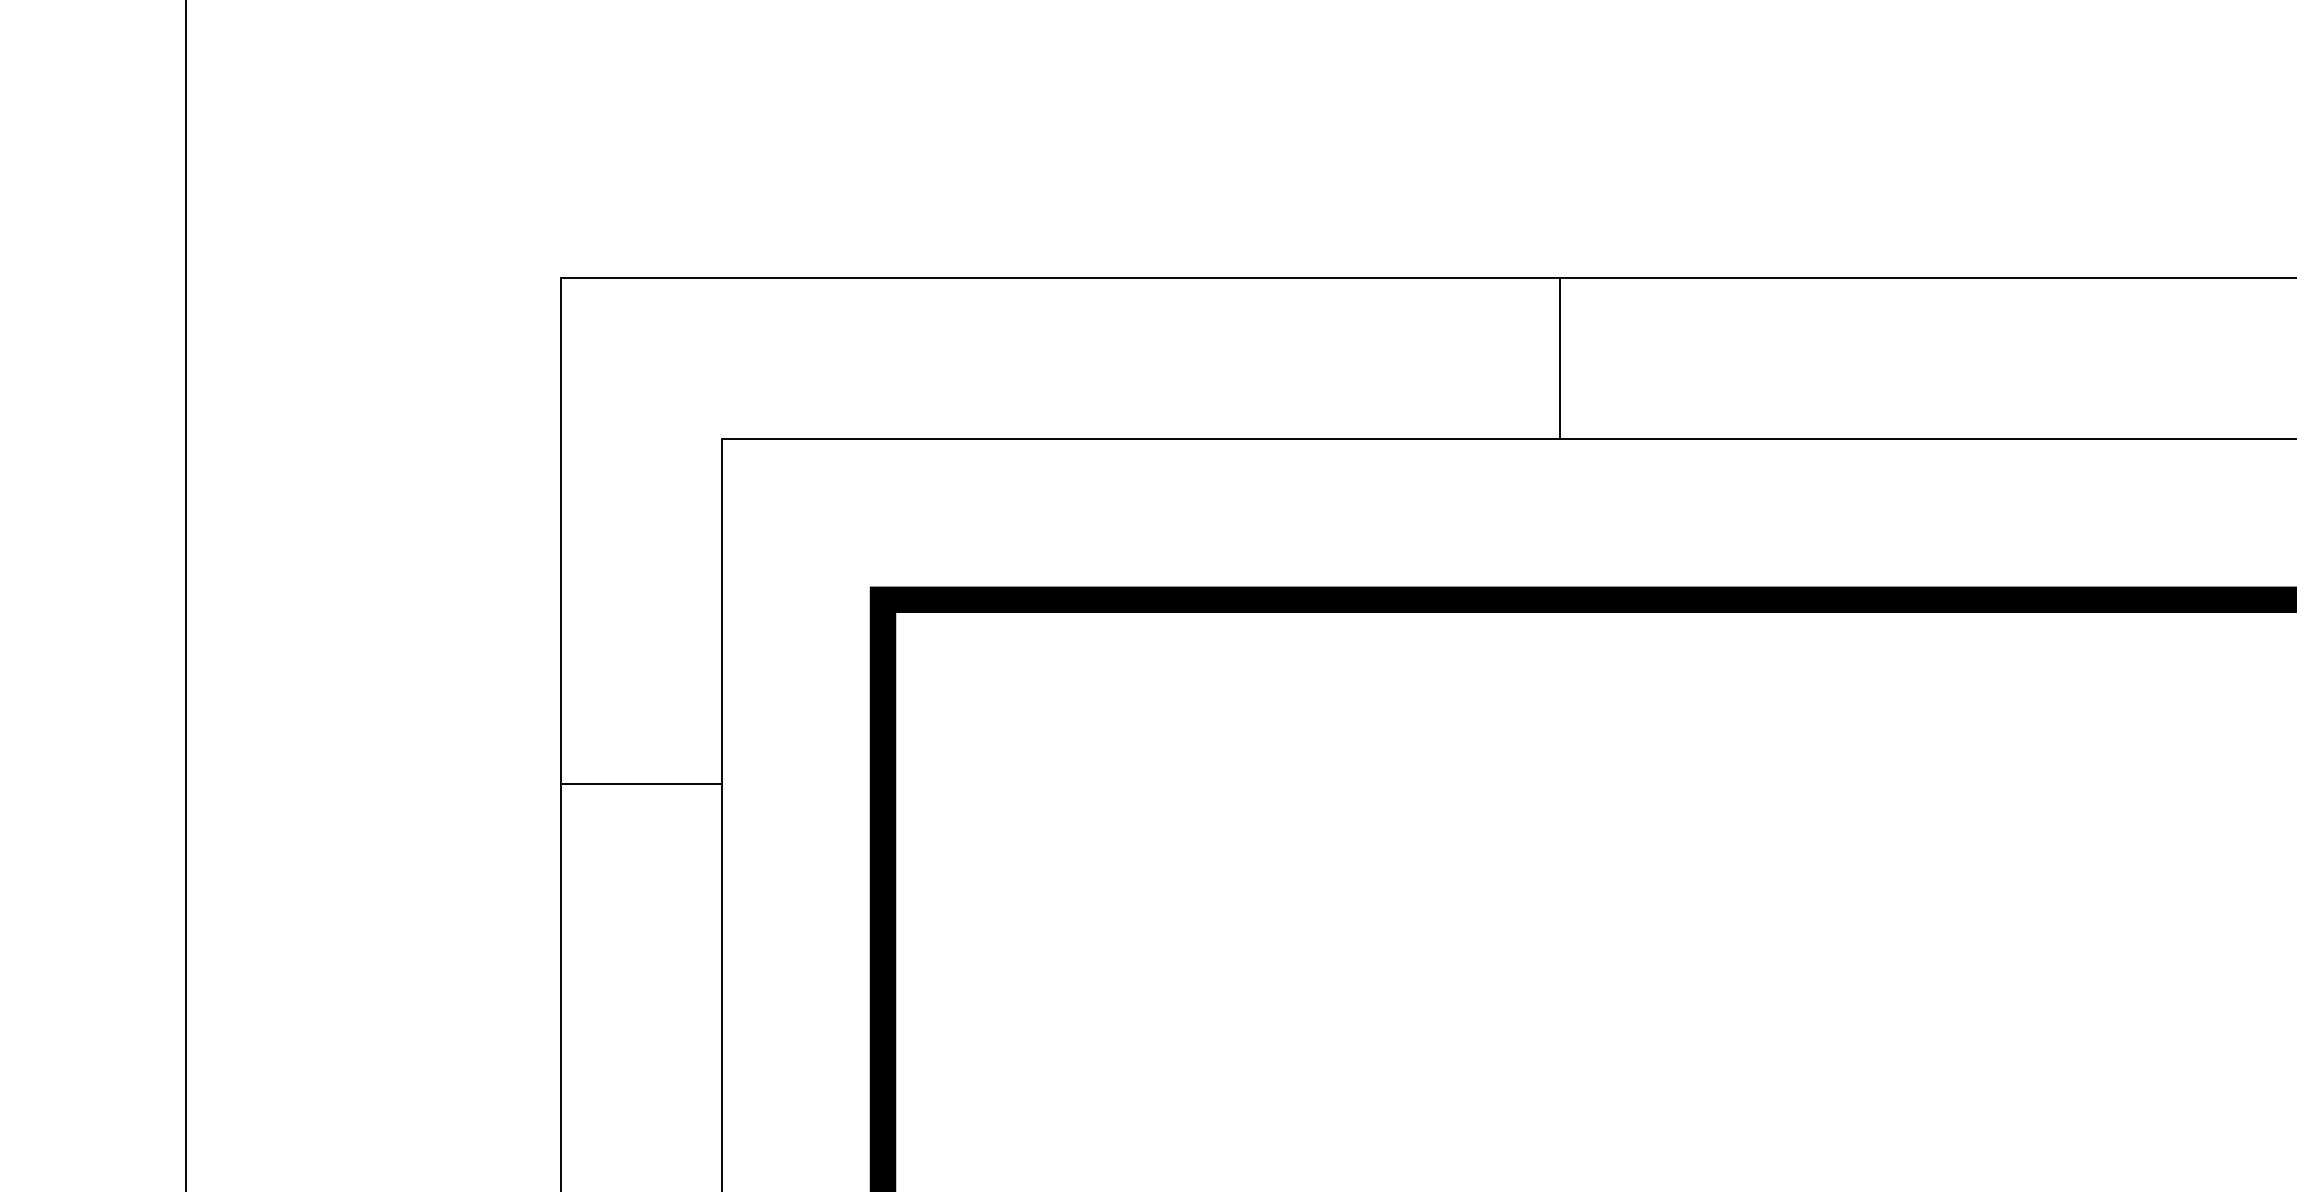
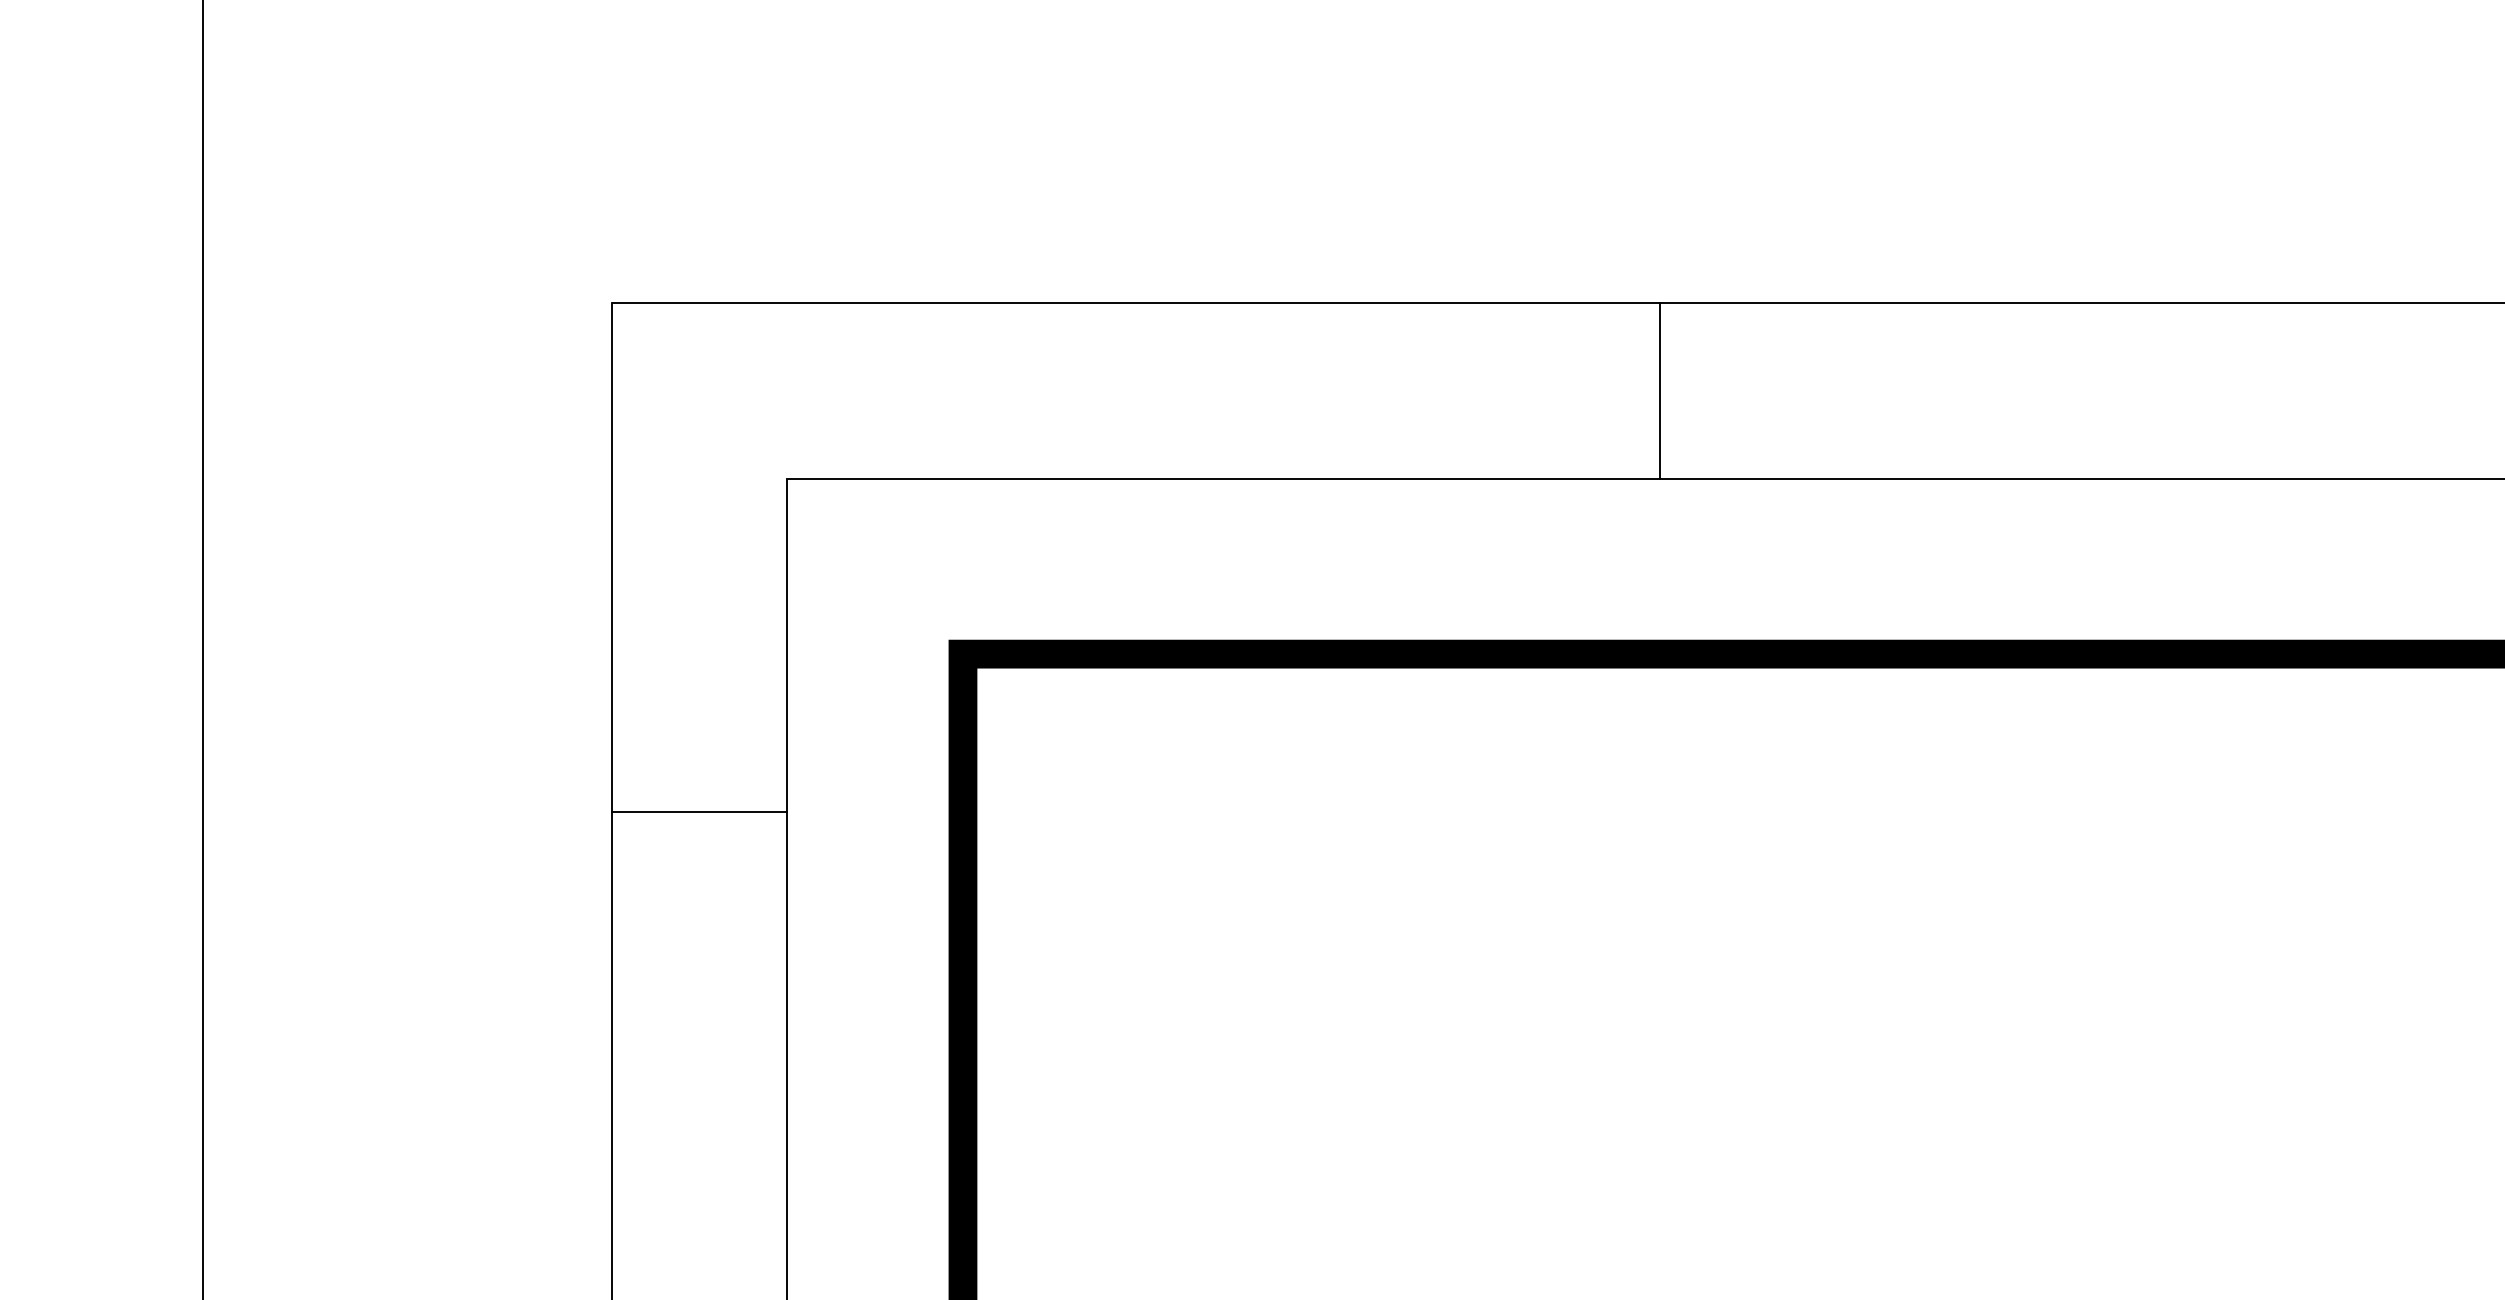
line: (1559, 357) -> (1660, 389), moved
line: (641, 783) -> (699, 811), moved

